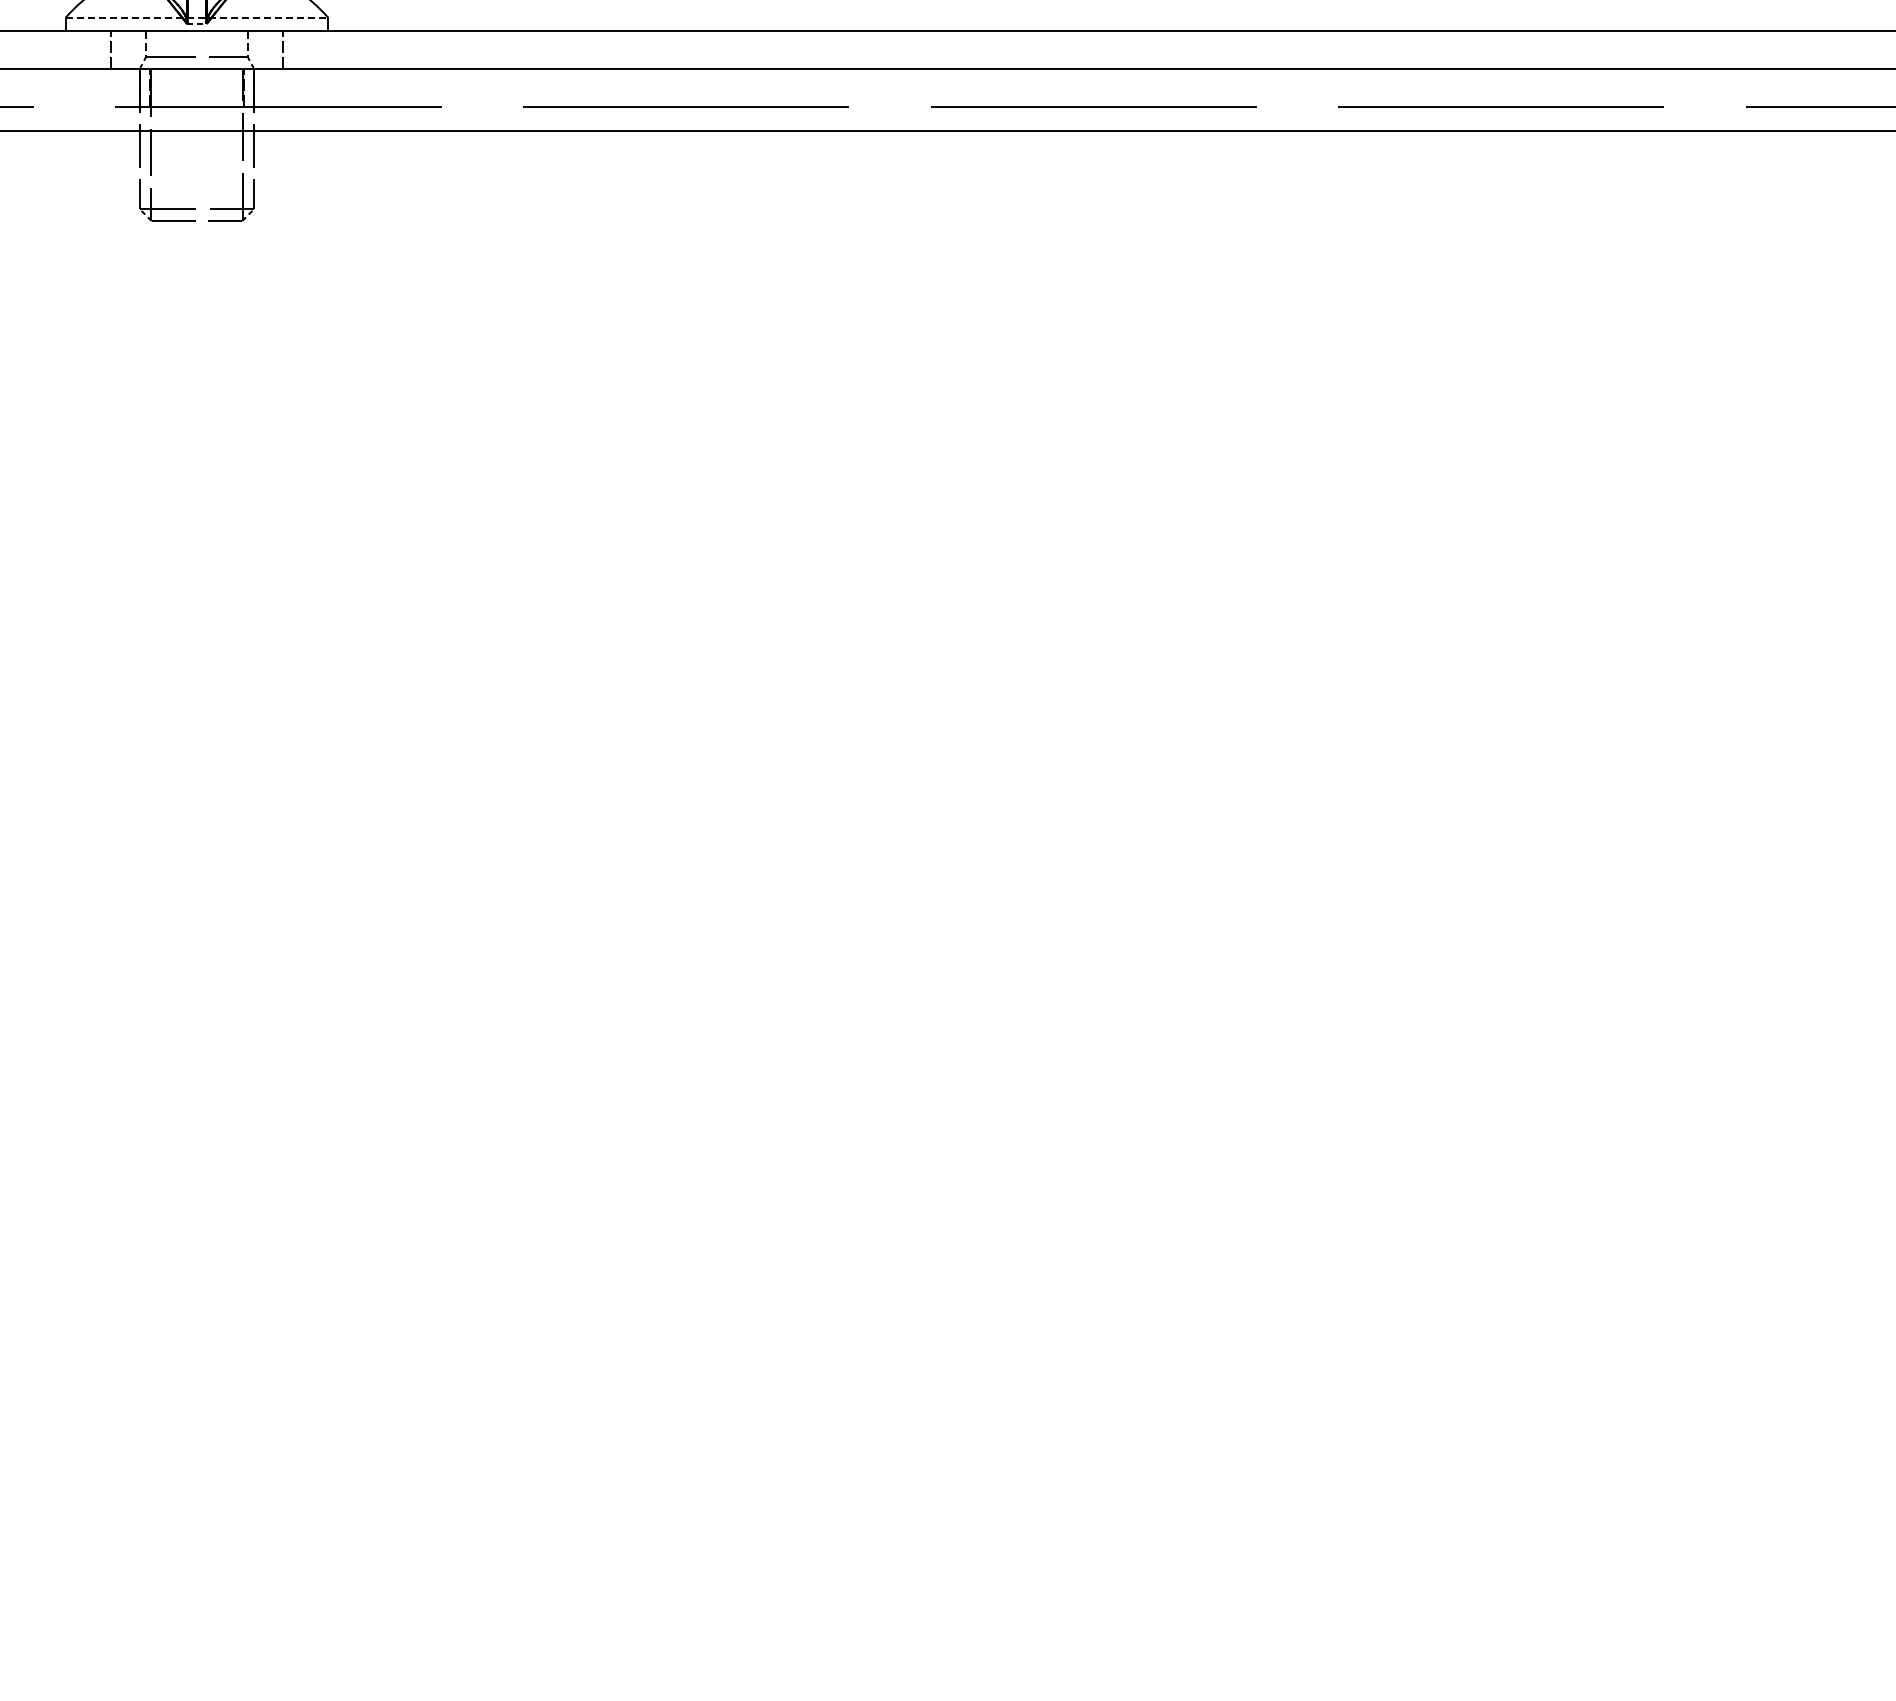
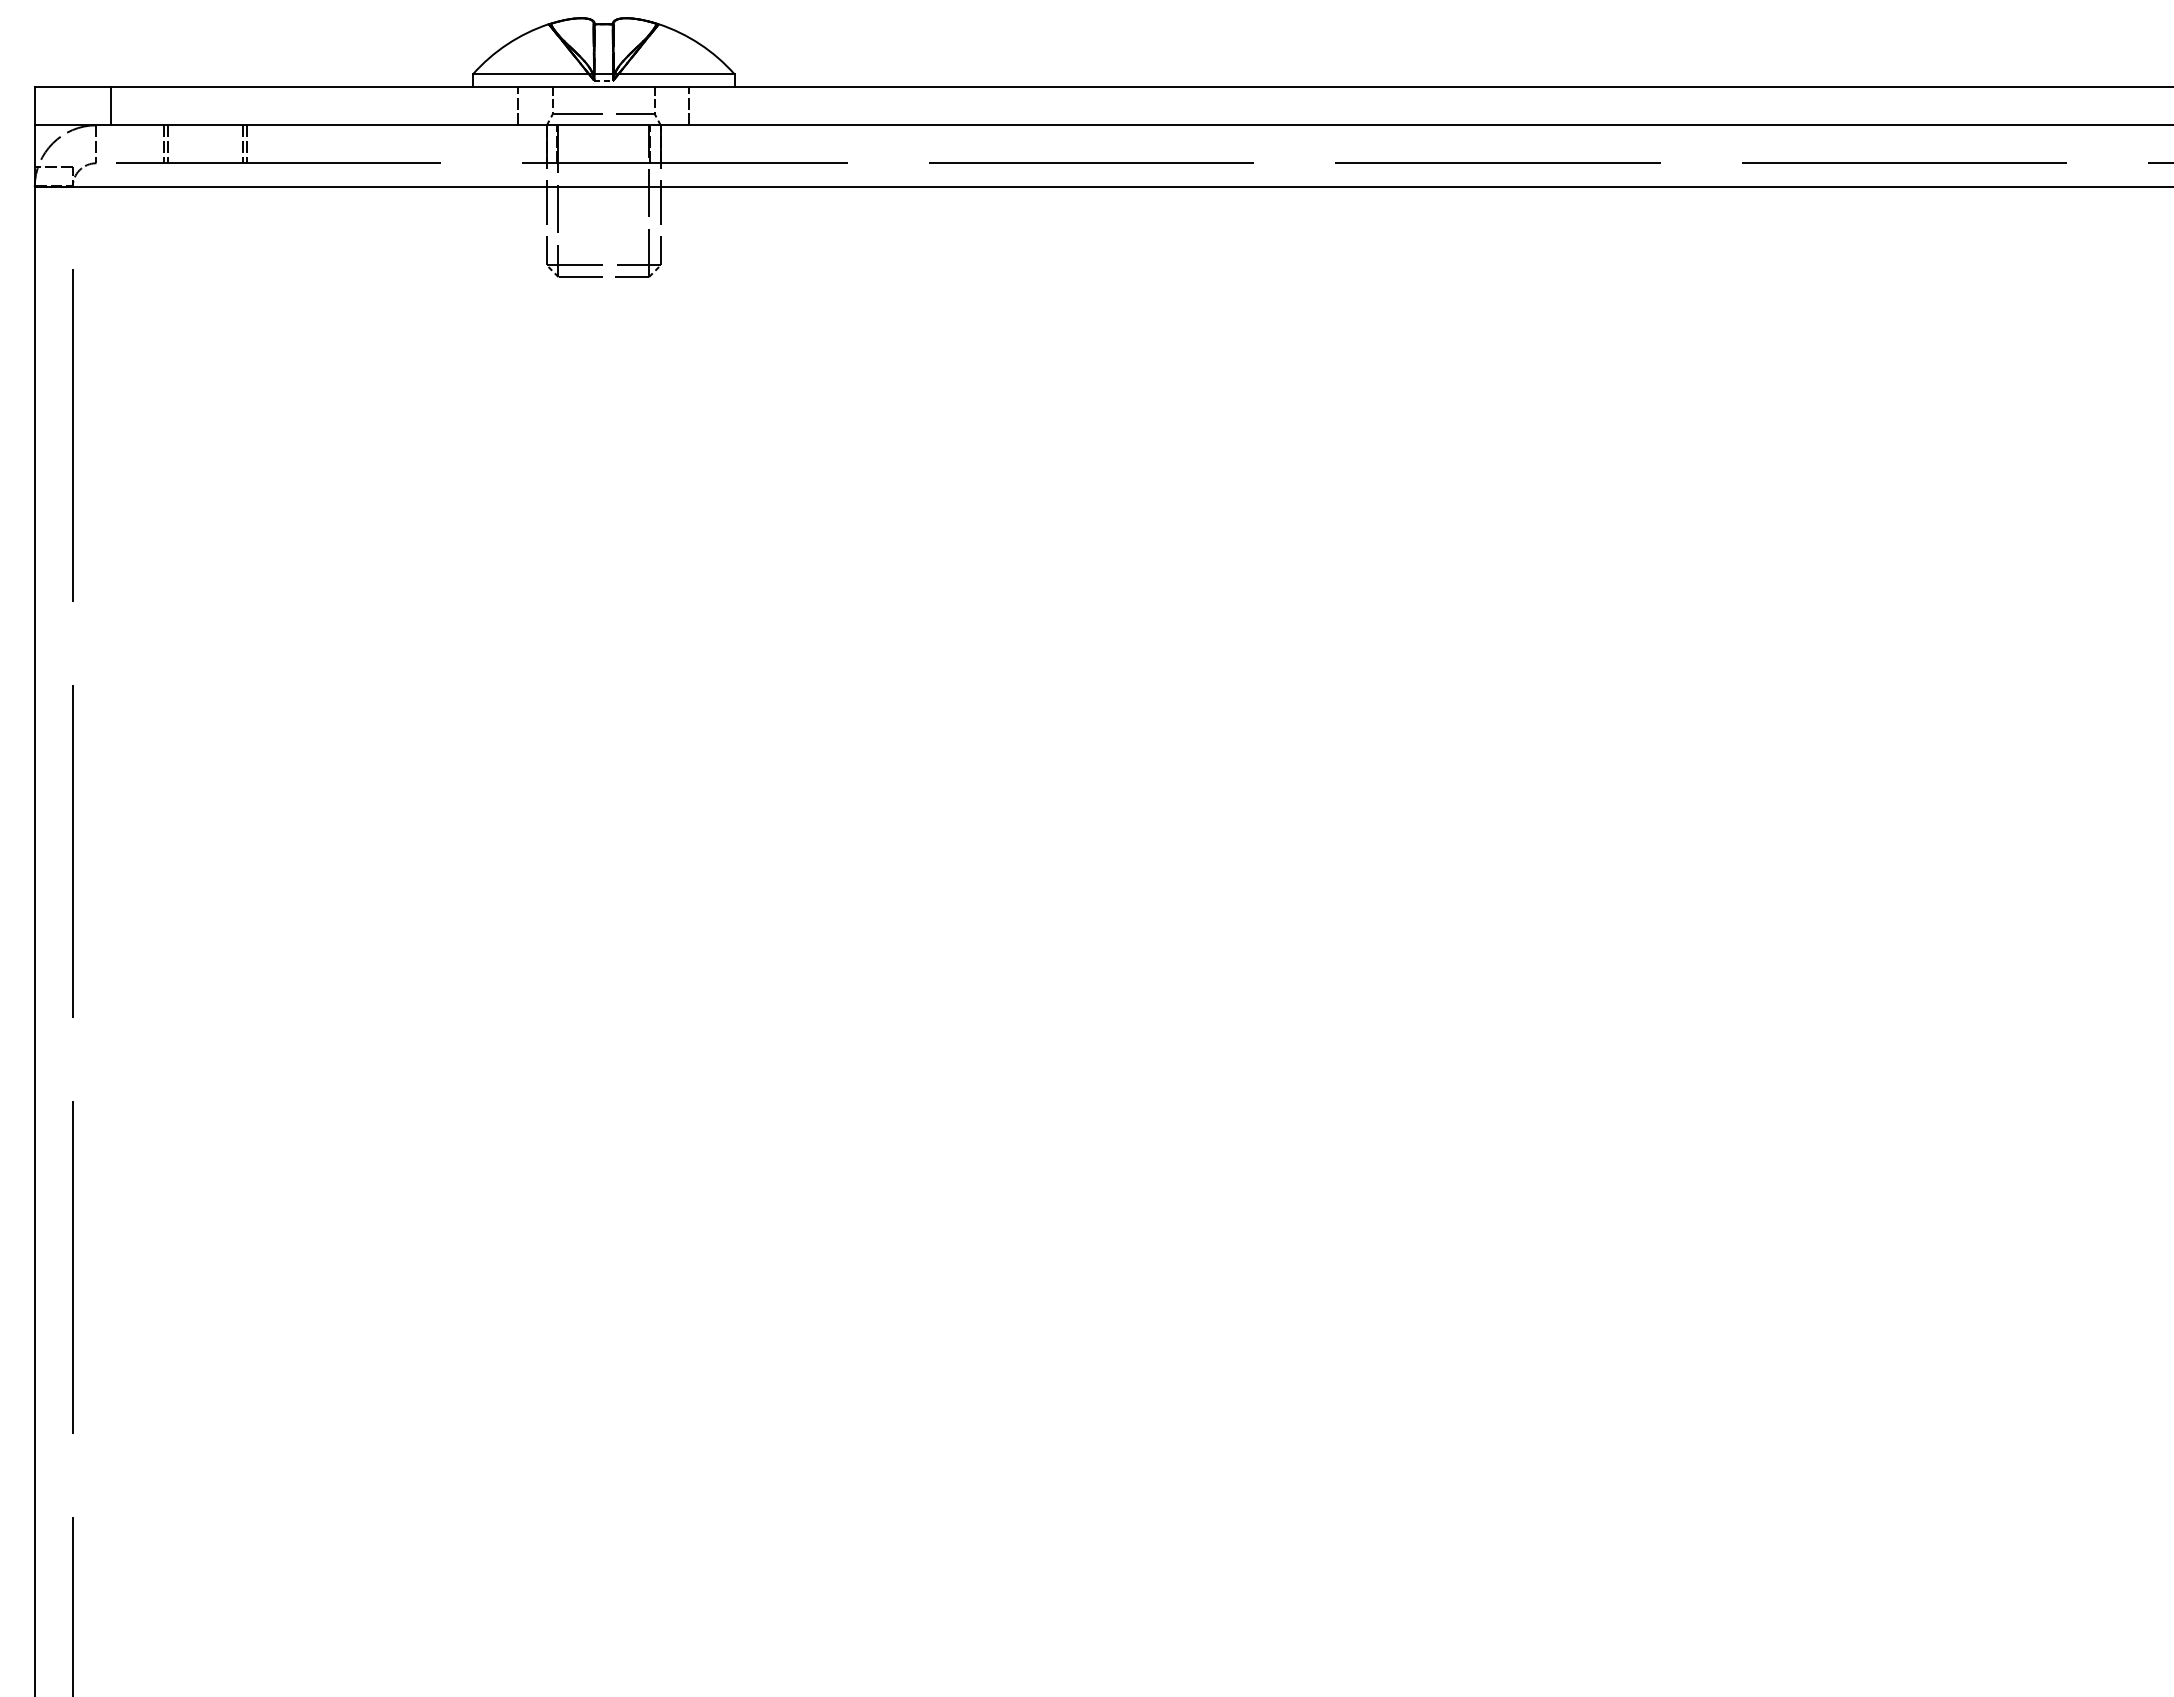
line: (196, 17) -> (603, 74), dashed -> solid

